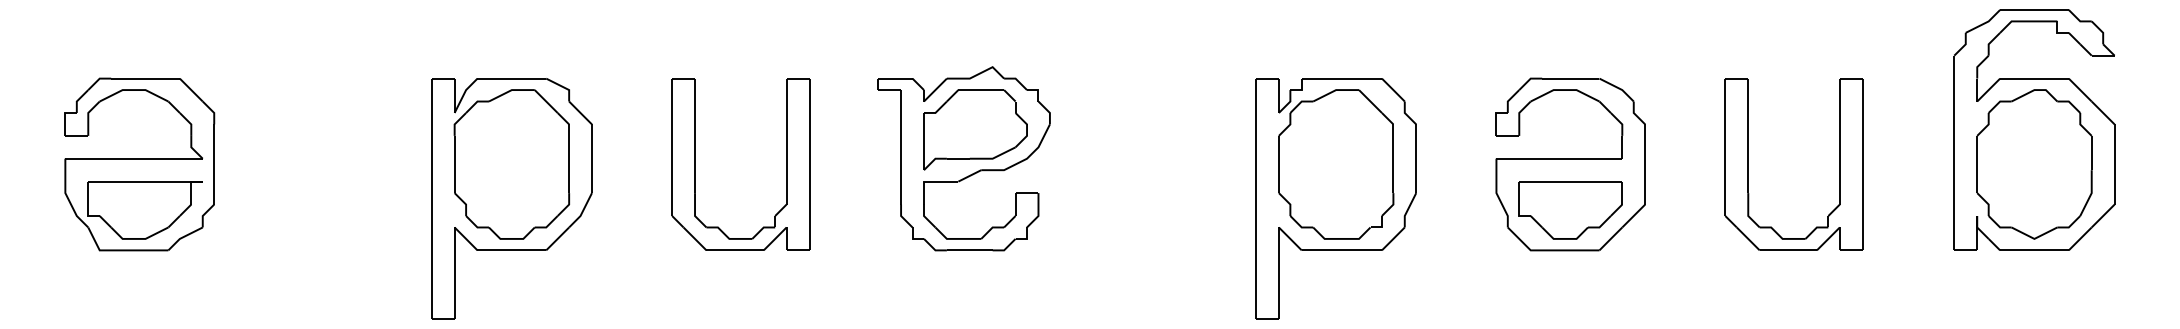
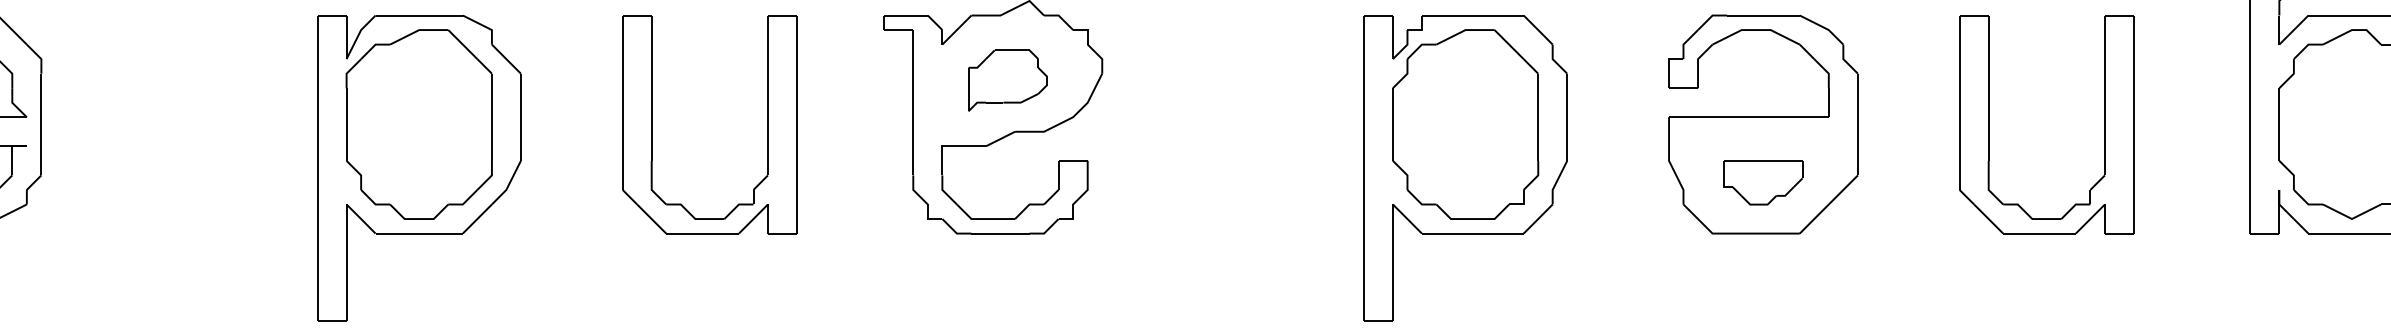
part: (975, 129) -> (1007, 80), size x0.6
part: (1570, 210) -> (1763, 182), size x0.6

